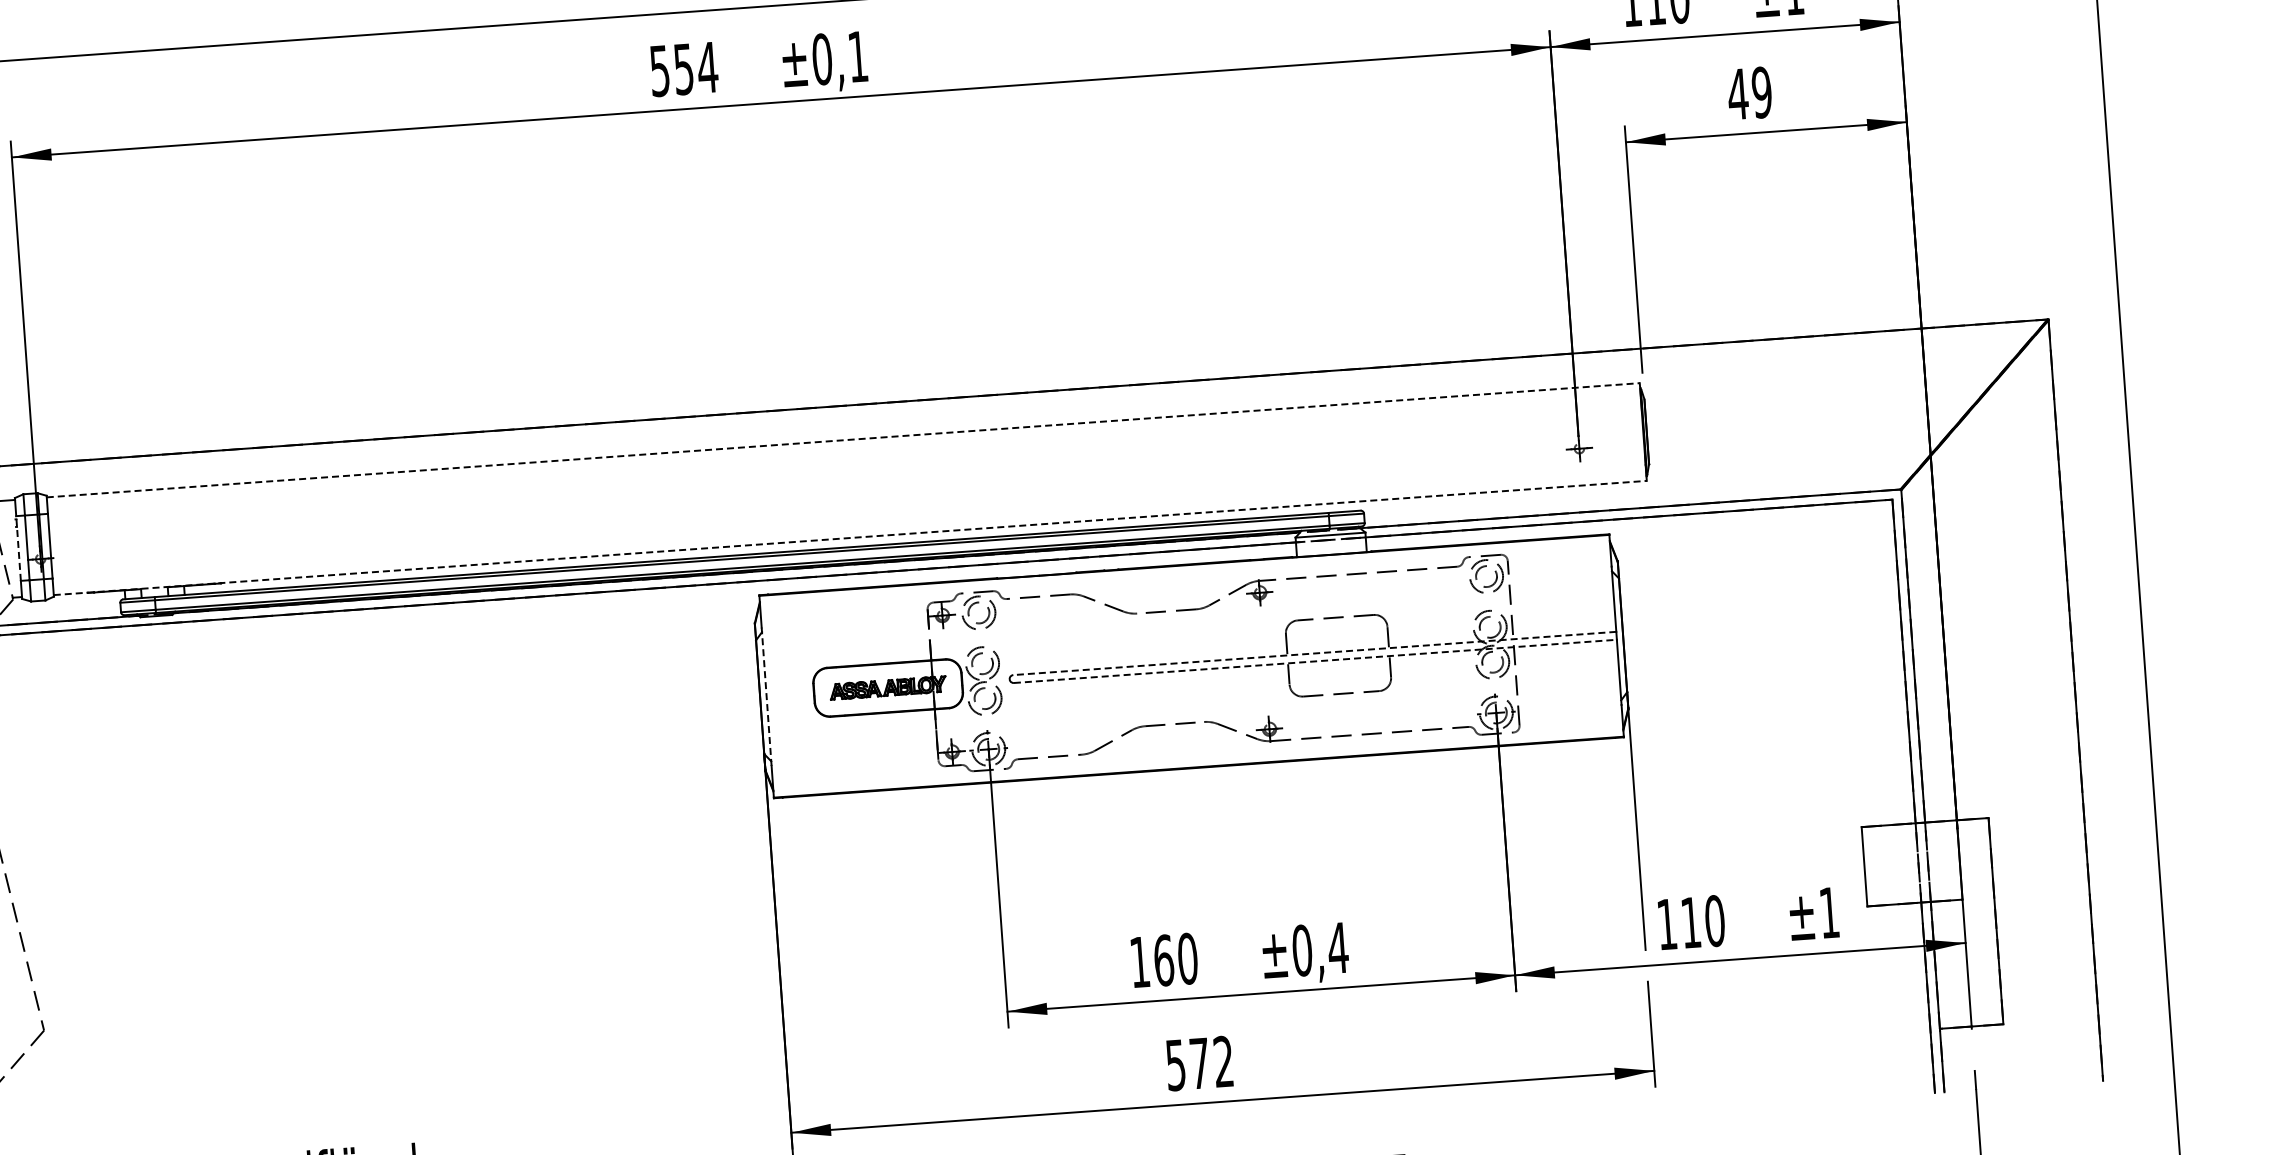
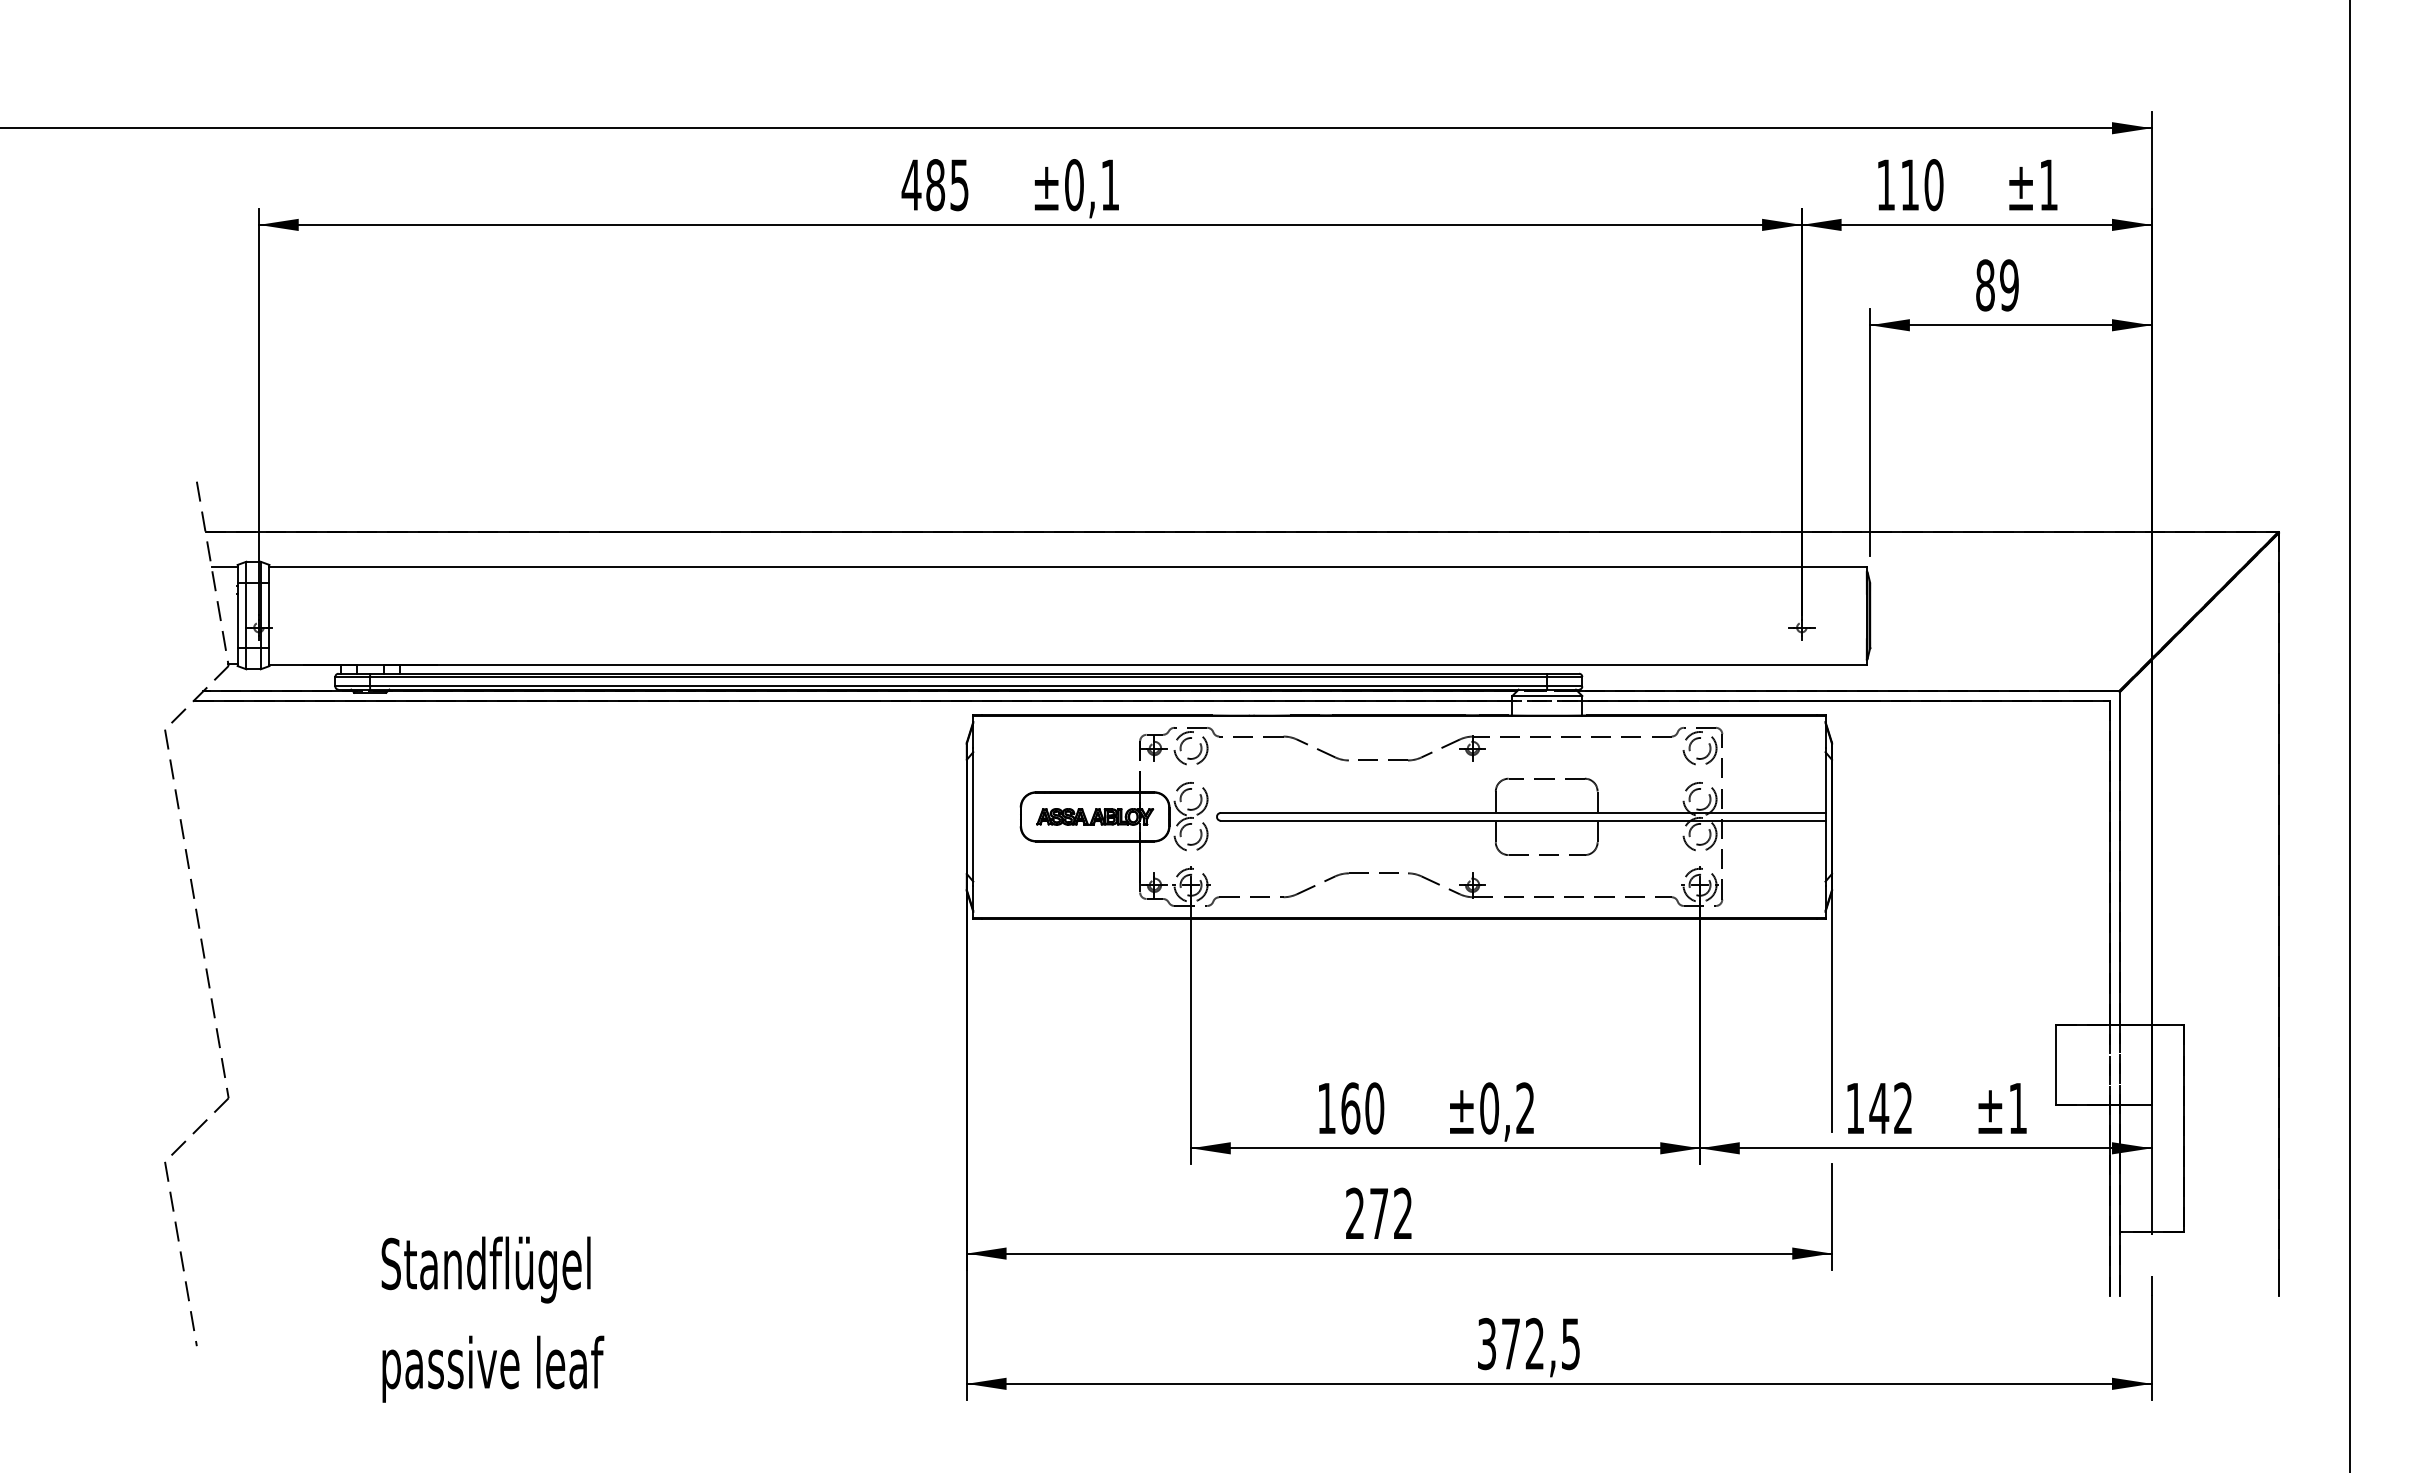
text: (683, 69) -> (935, 185), 554 -> 485
text: (1738, 94) -> (1985, 285), 49 -> 89
line: (843, 440) -> (1068, 566), dashed -> solid
line: (850, 537) -> (1068, 664), dashed -> solid
line: (18, 548) -> (237, 615), dashed -> solid
line: (1314, 653) -> (1522, 812), dashed -> solid
line: (1315, 661) -> (1523, 820), dashed -> solid
line: (766, 696) -> (973, 816), dashed -> solid
text: (1702, 922) -> (1890, 1108), 110 -> 142
text: (1338, 947) -> (1525, 1107), ±0,4 -> ±0,2
text: (1175, 1065) -> (1354, 1213), 572 -> 272

